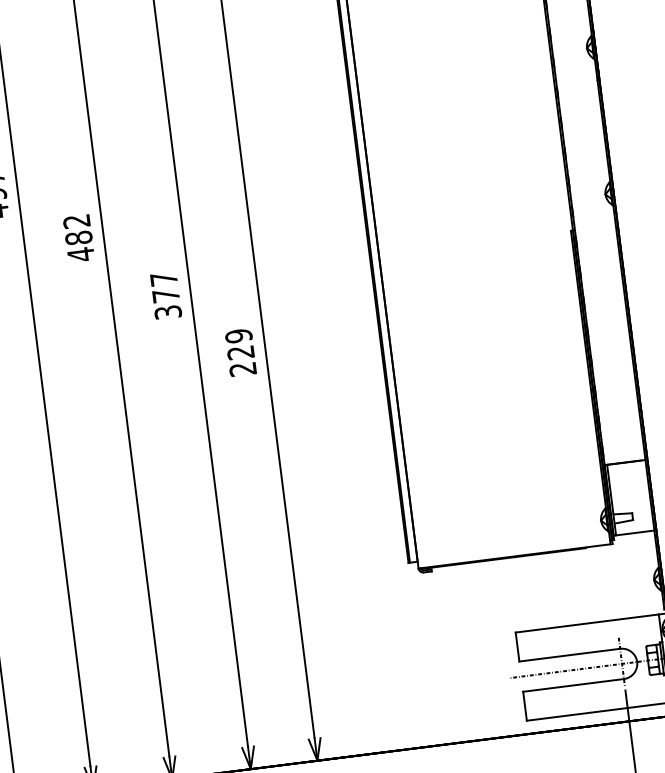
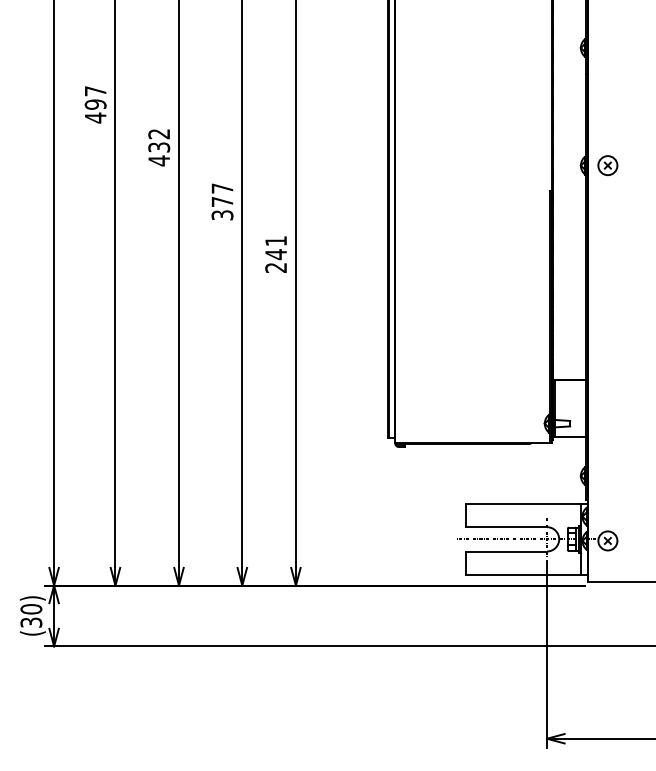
part: (638, 190) -> (607, 165), added
text: (79, 238) -> (159, 147), 482 -> 432
text: (240, 345) -> (276, 248), 229 -> 241

